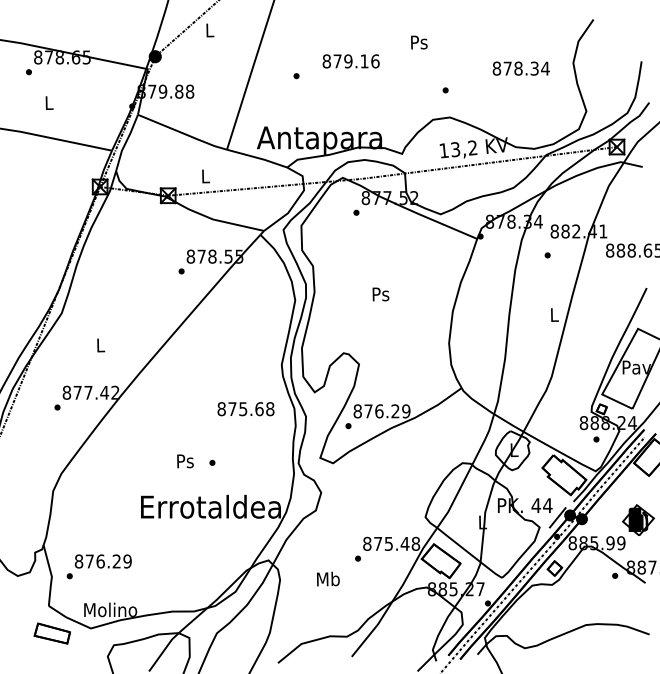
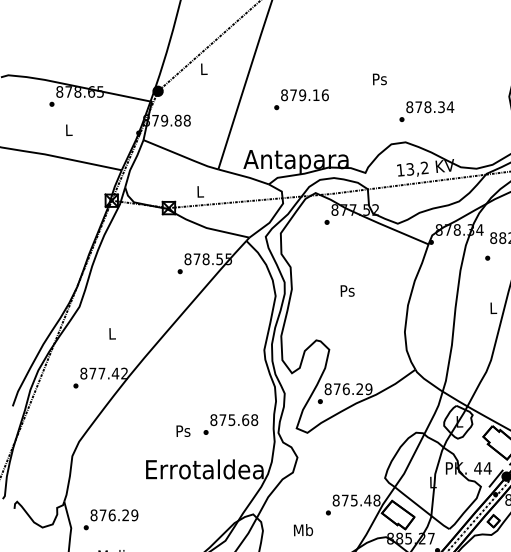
text: (350, 61) -> (304, 95), moved
text: (520, 68) -> (429, 107), moved
text: (245, 409) -> (233, 420), moved

